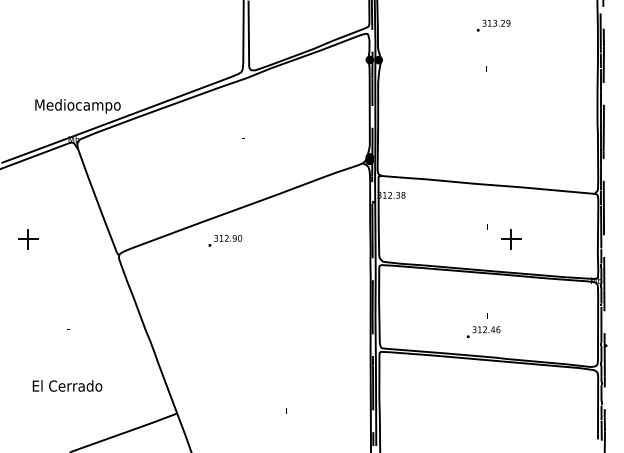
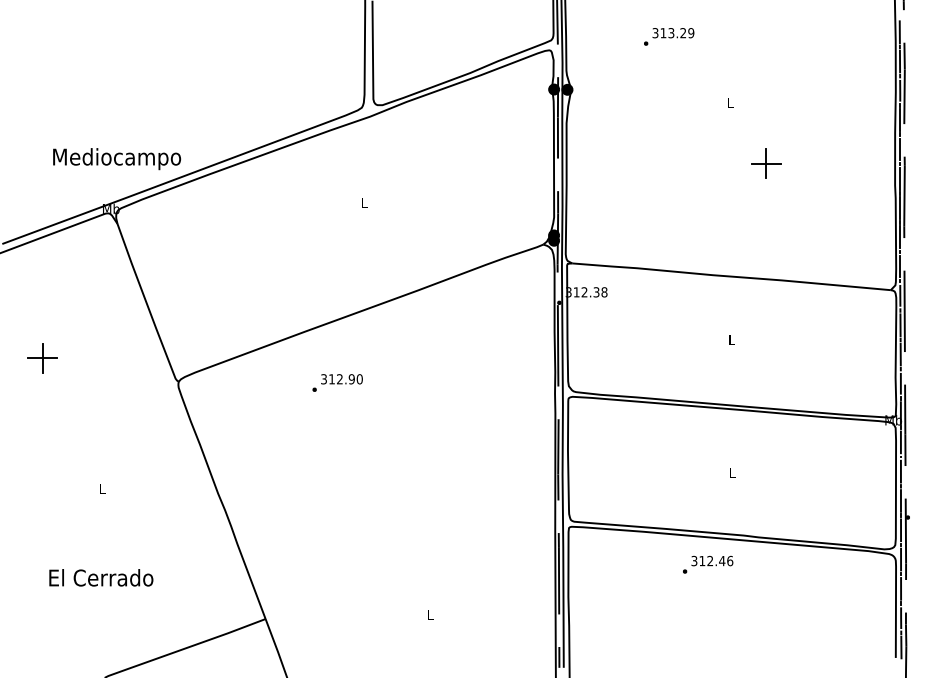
text: (493, 25) -> (668, 36), moved
part: (511, 239) -> (766, 163), moved
text: (225, 240) -> (337, 382), moved
text: (483, 332) -> (707, 565), moved

